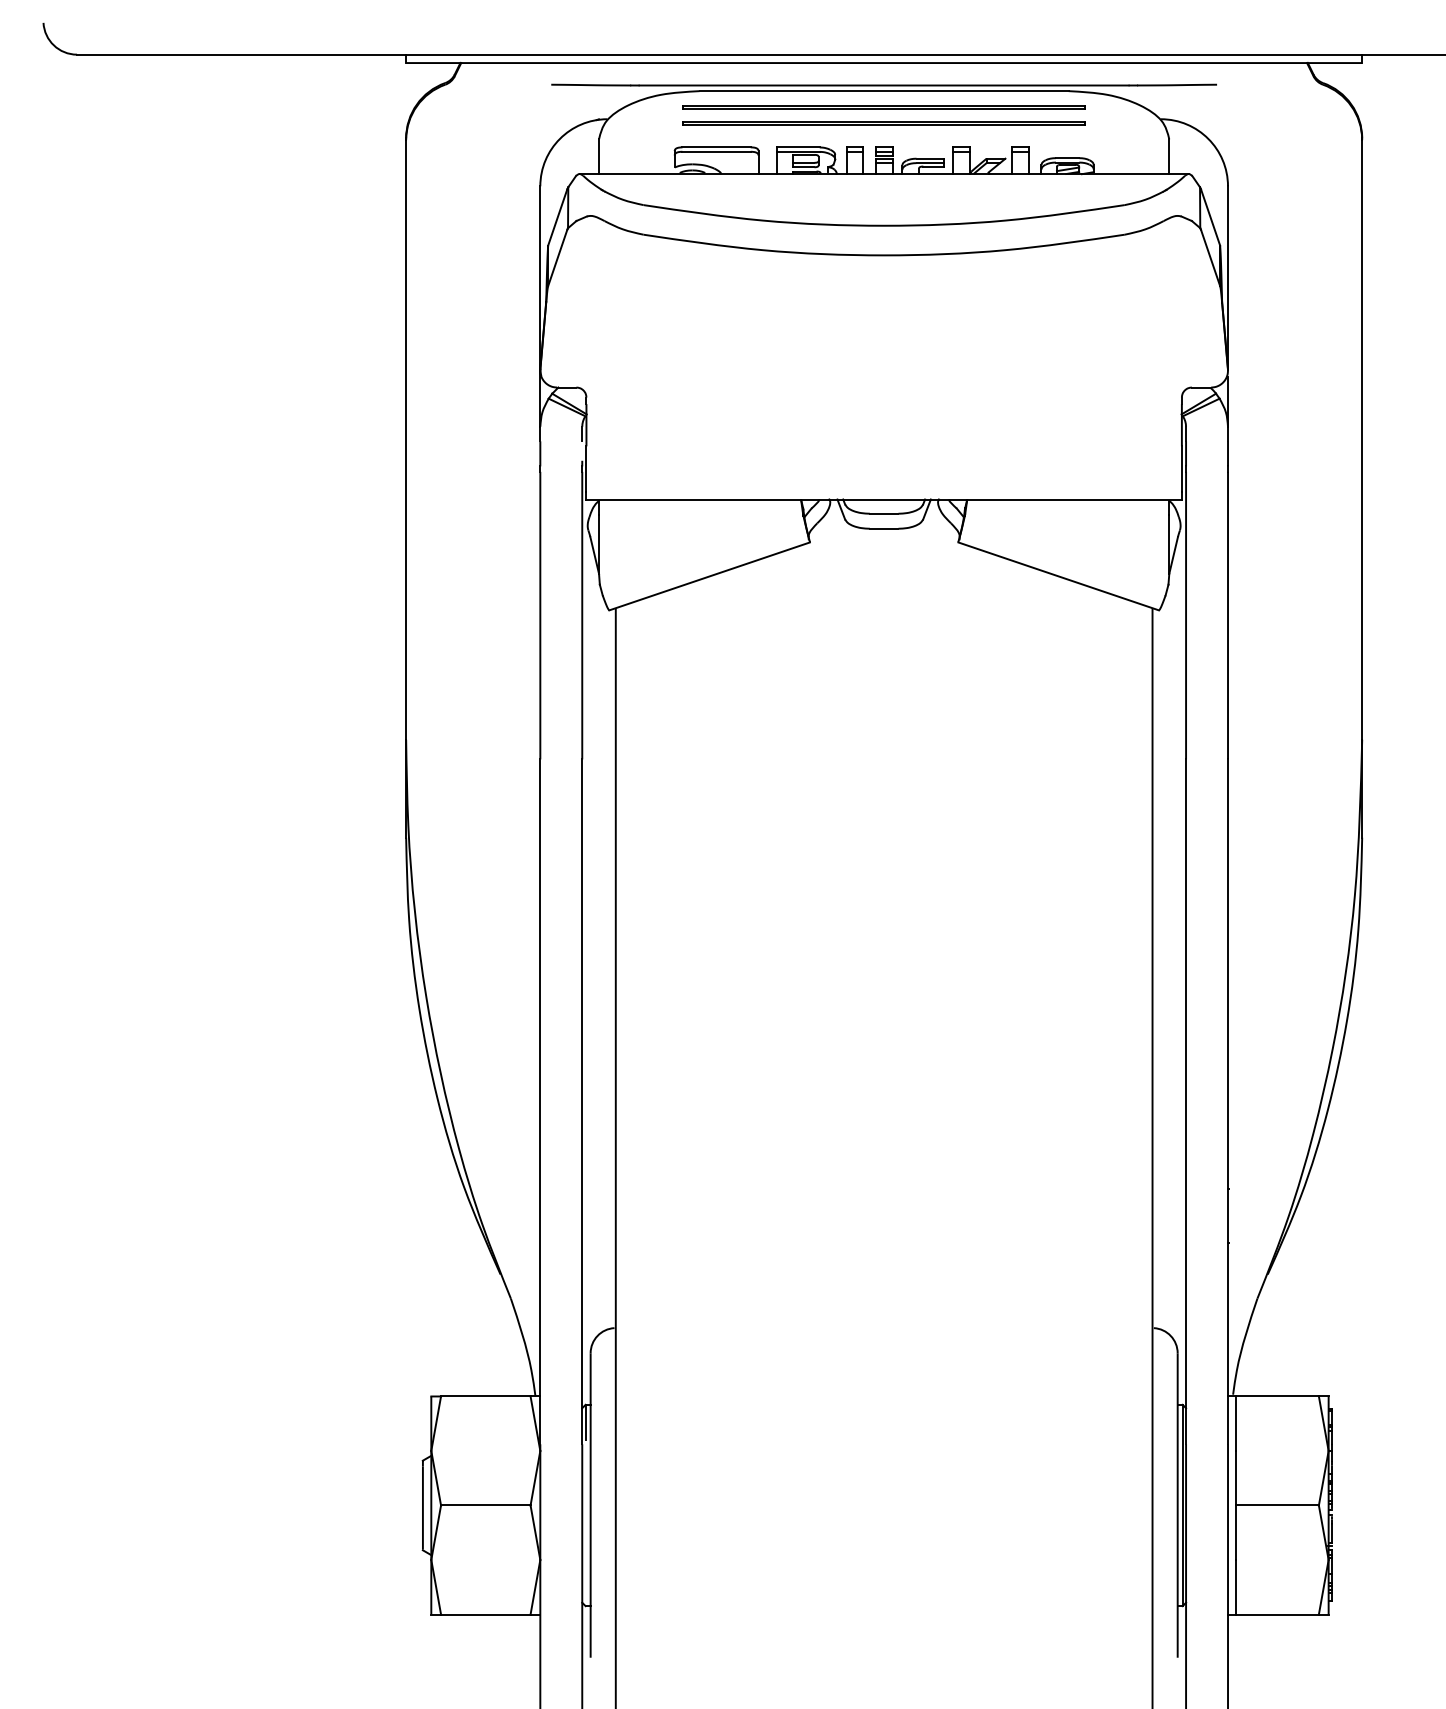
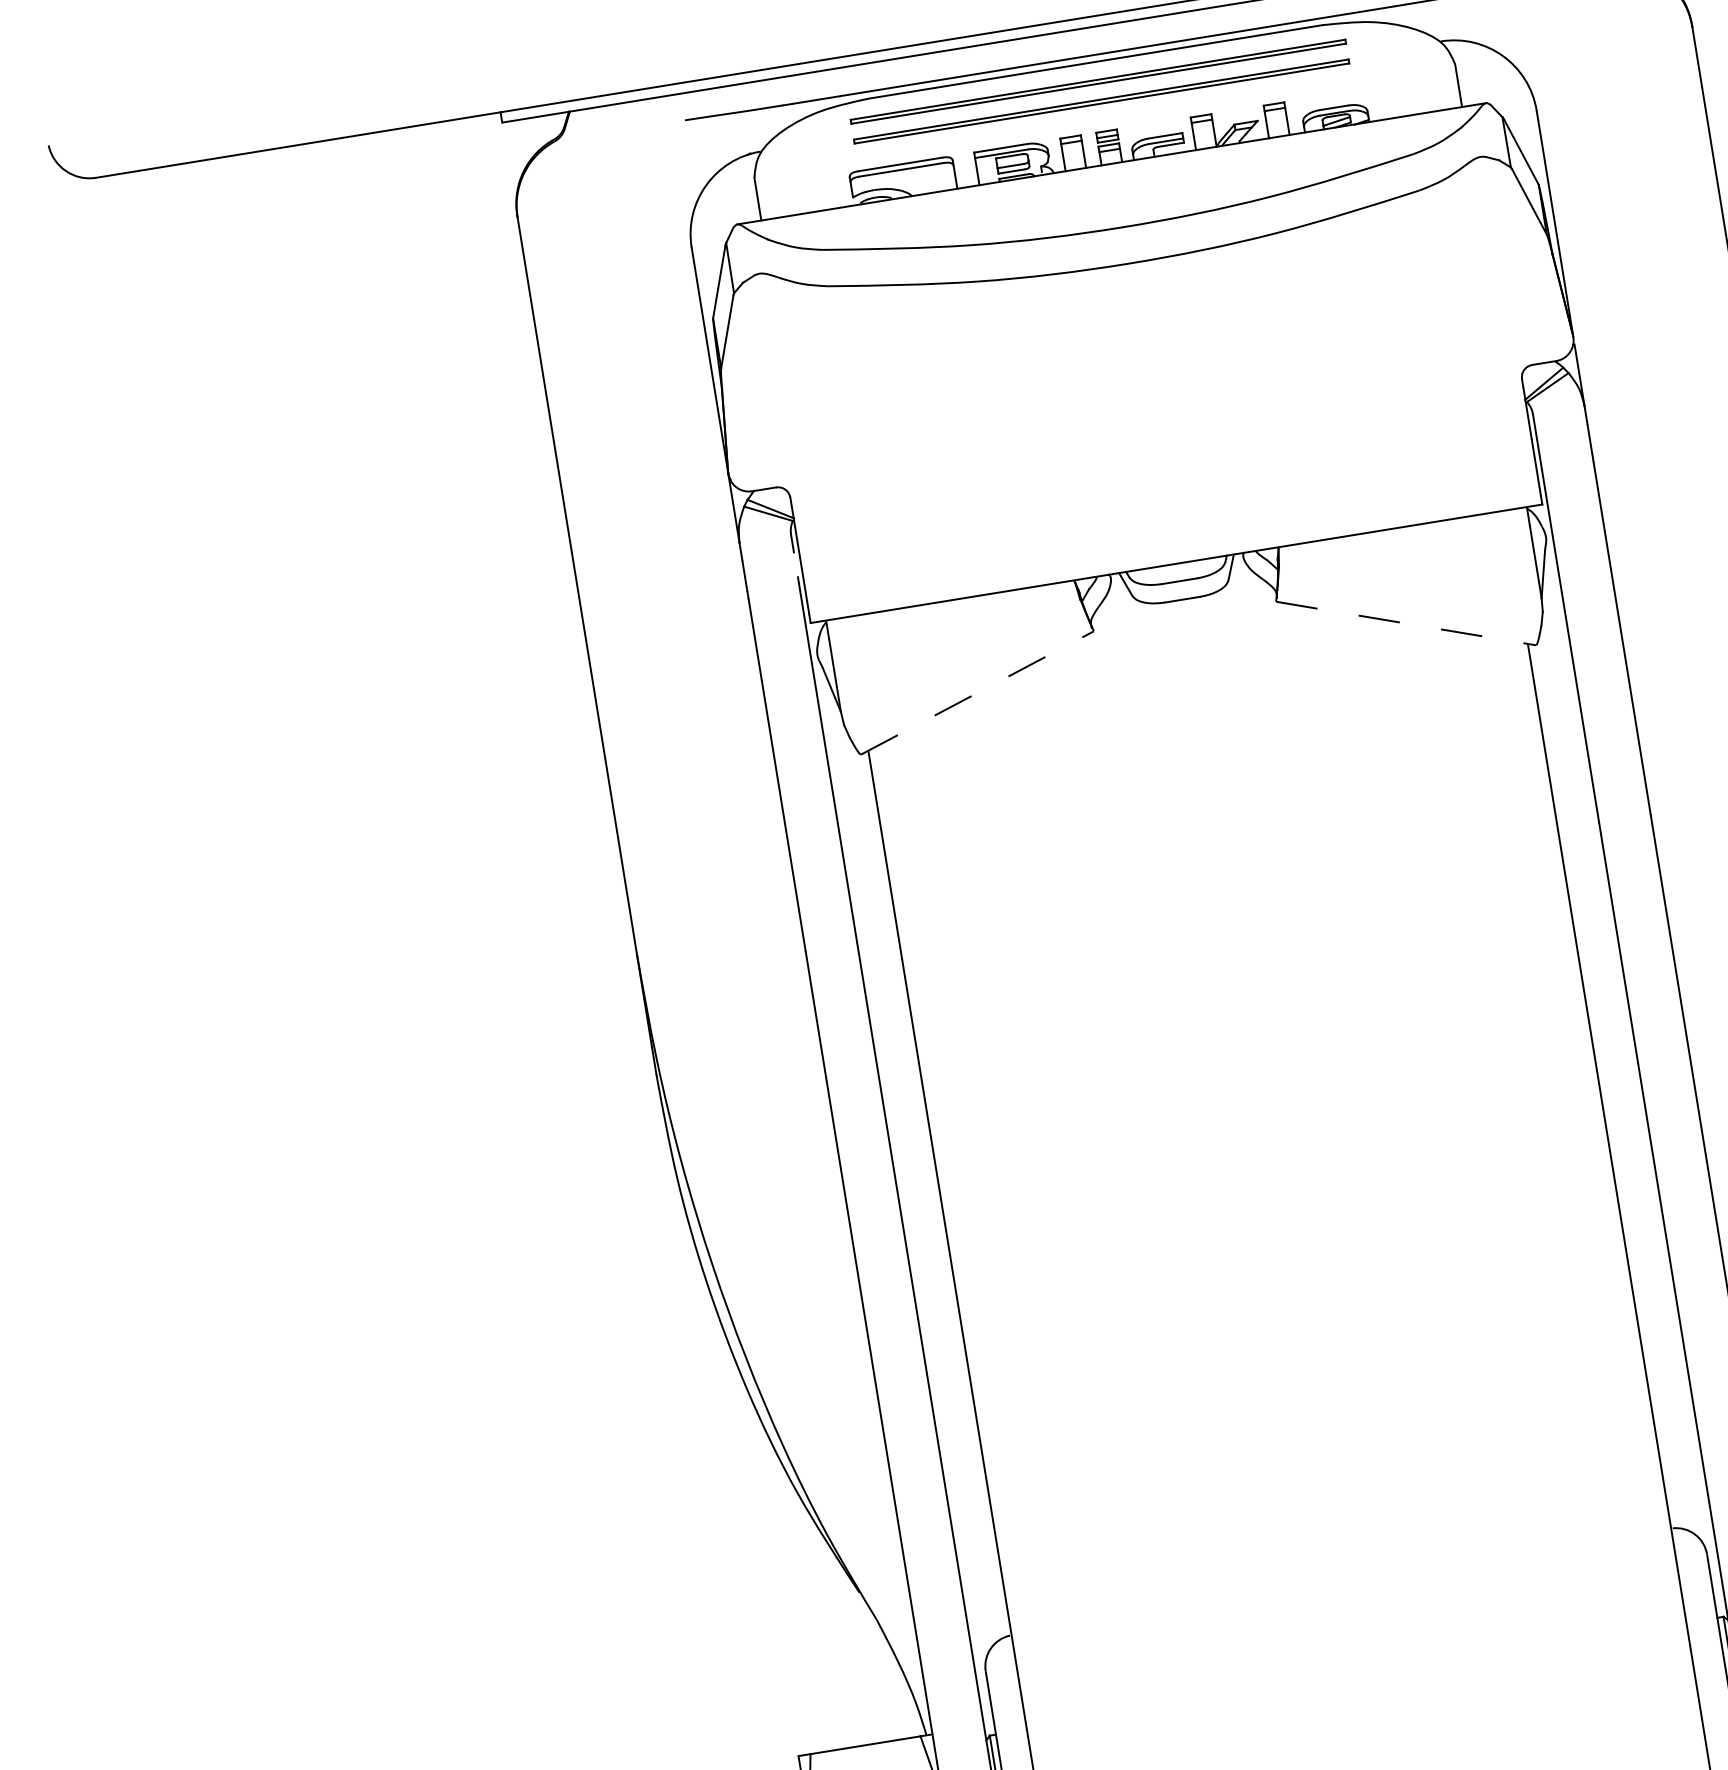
line: (709, 576) -> (977, 693), solid -> dashed
line: (1058, 576) -> (1406, 623), solid -> dashed

